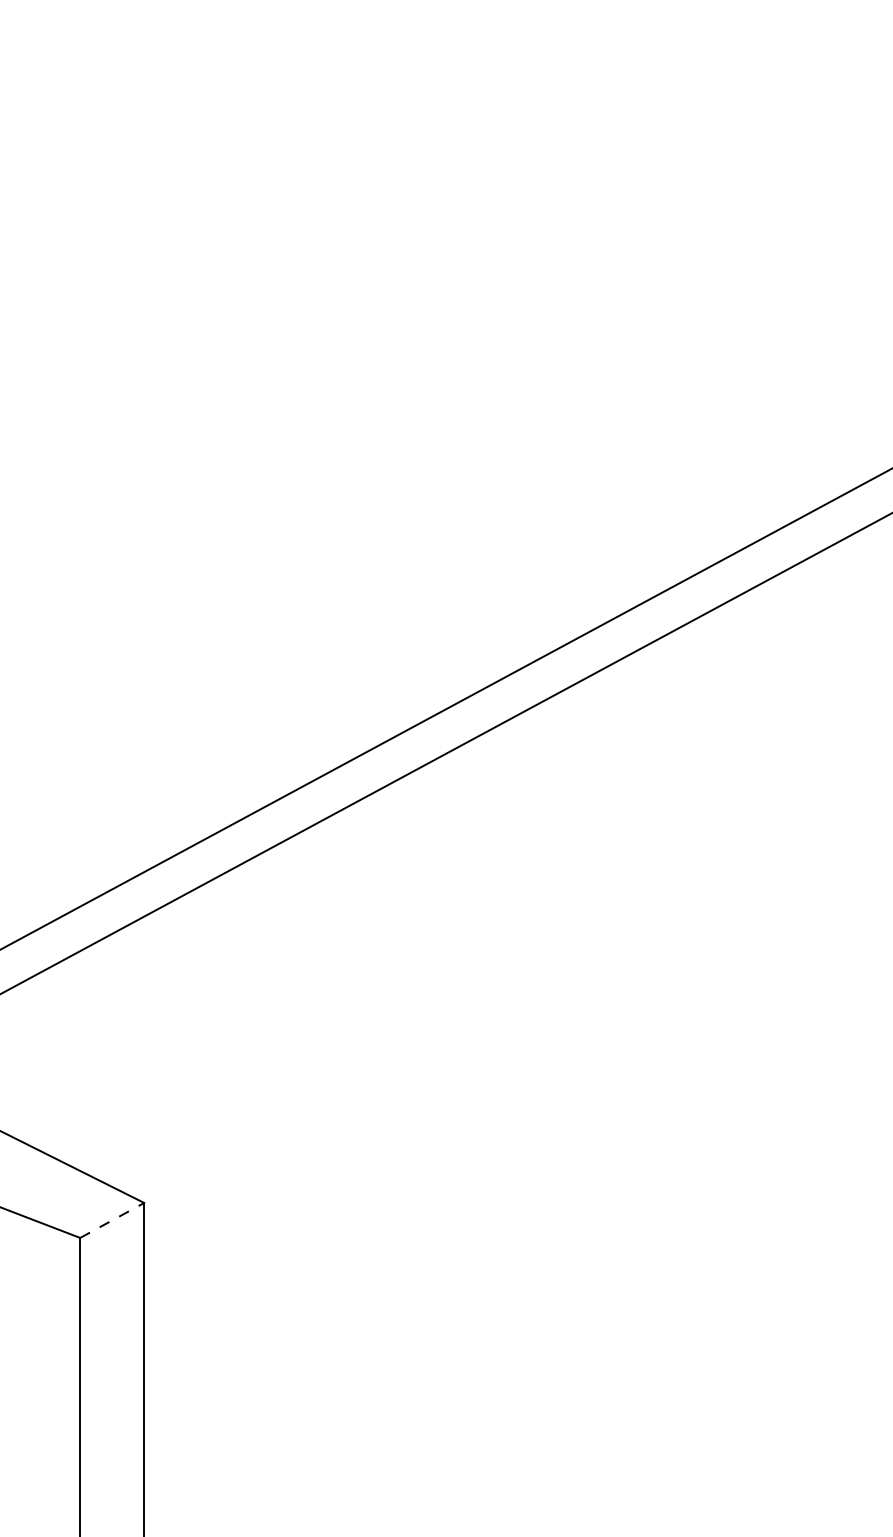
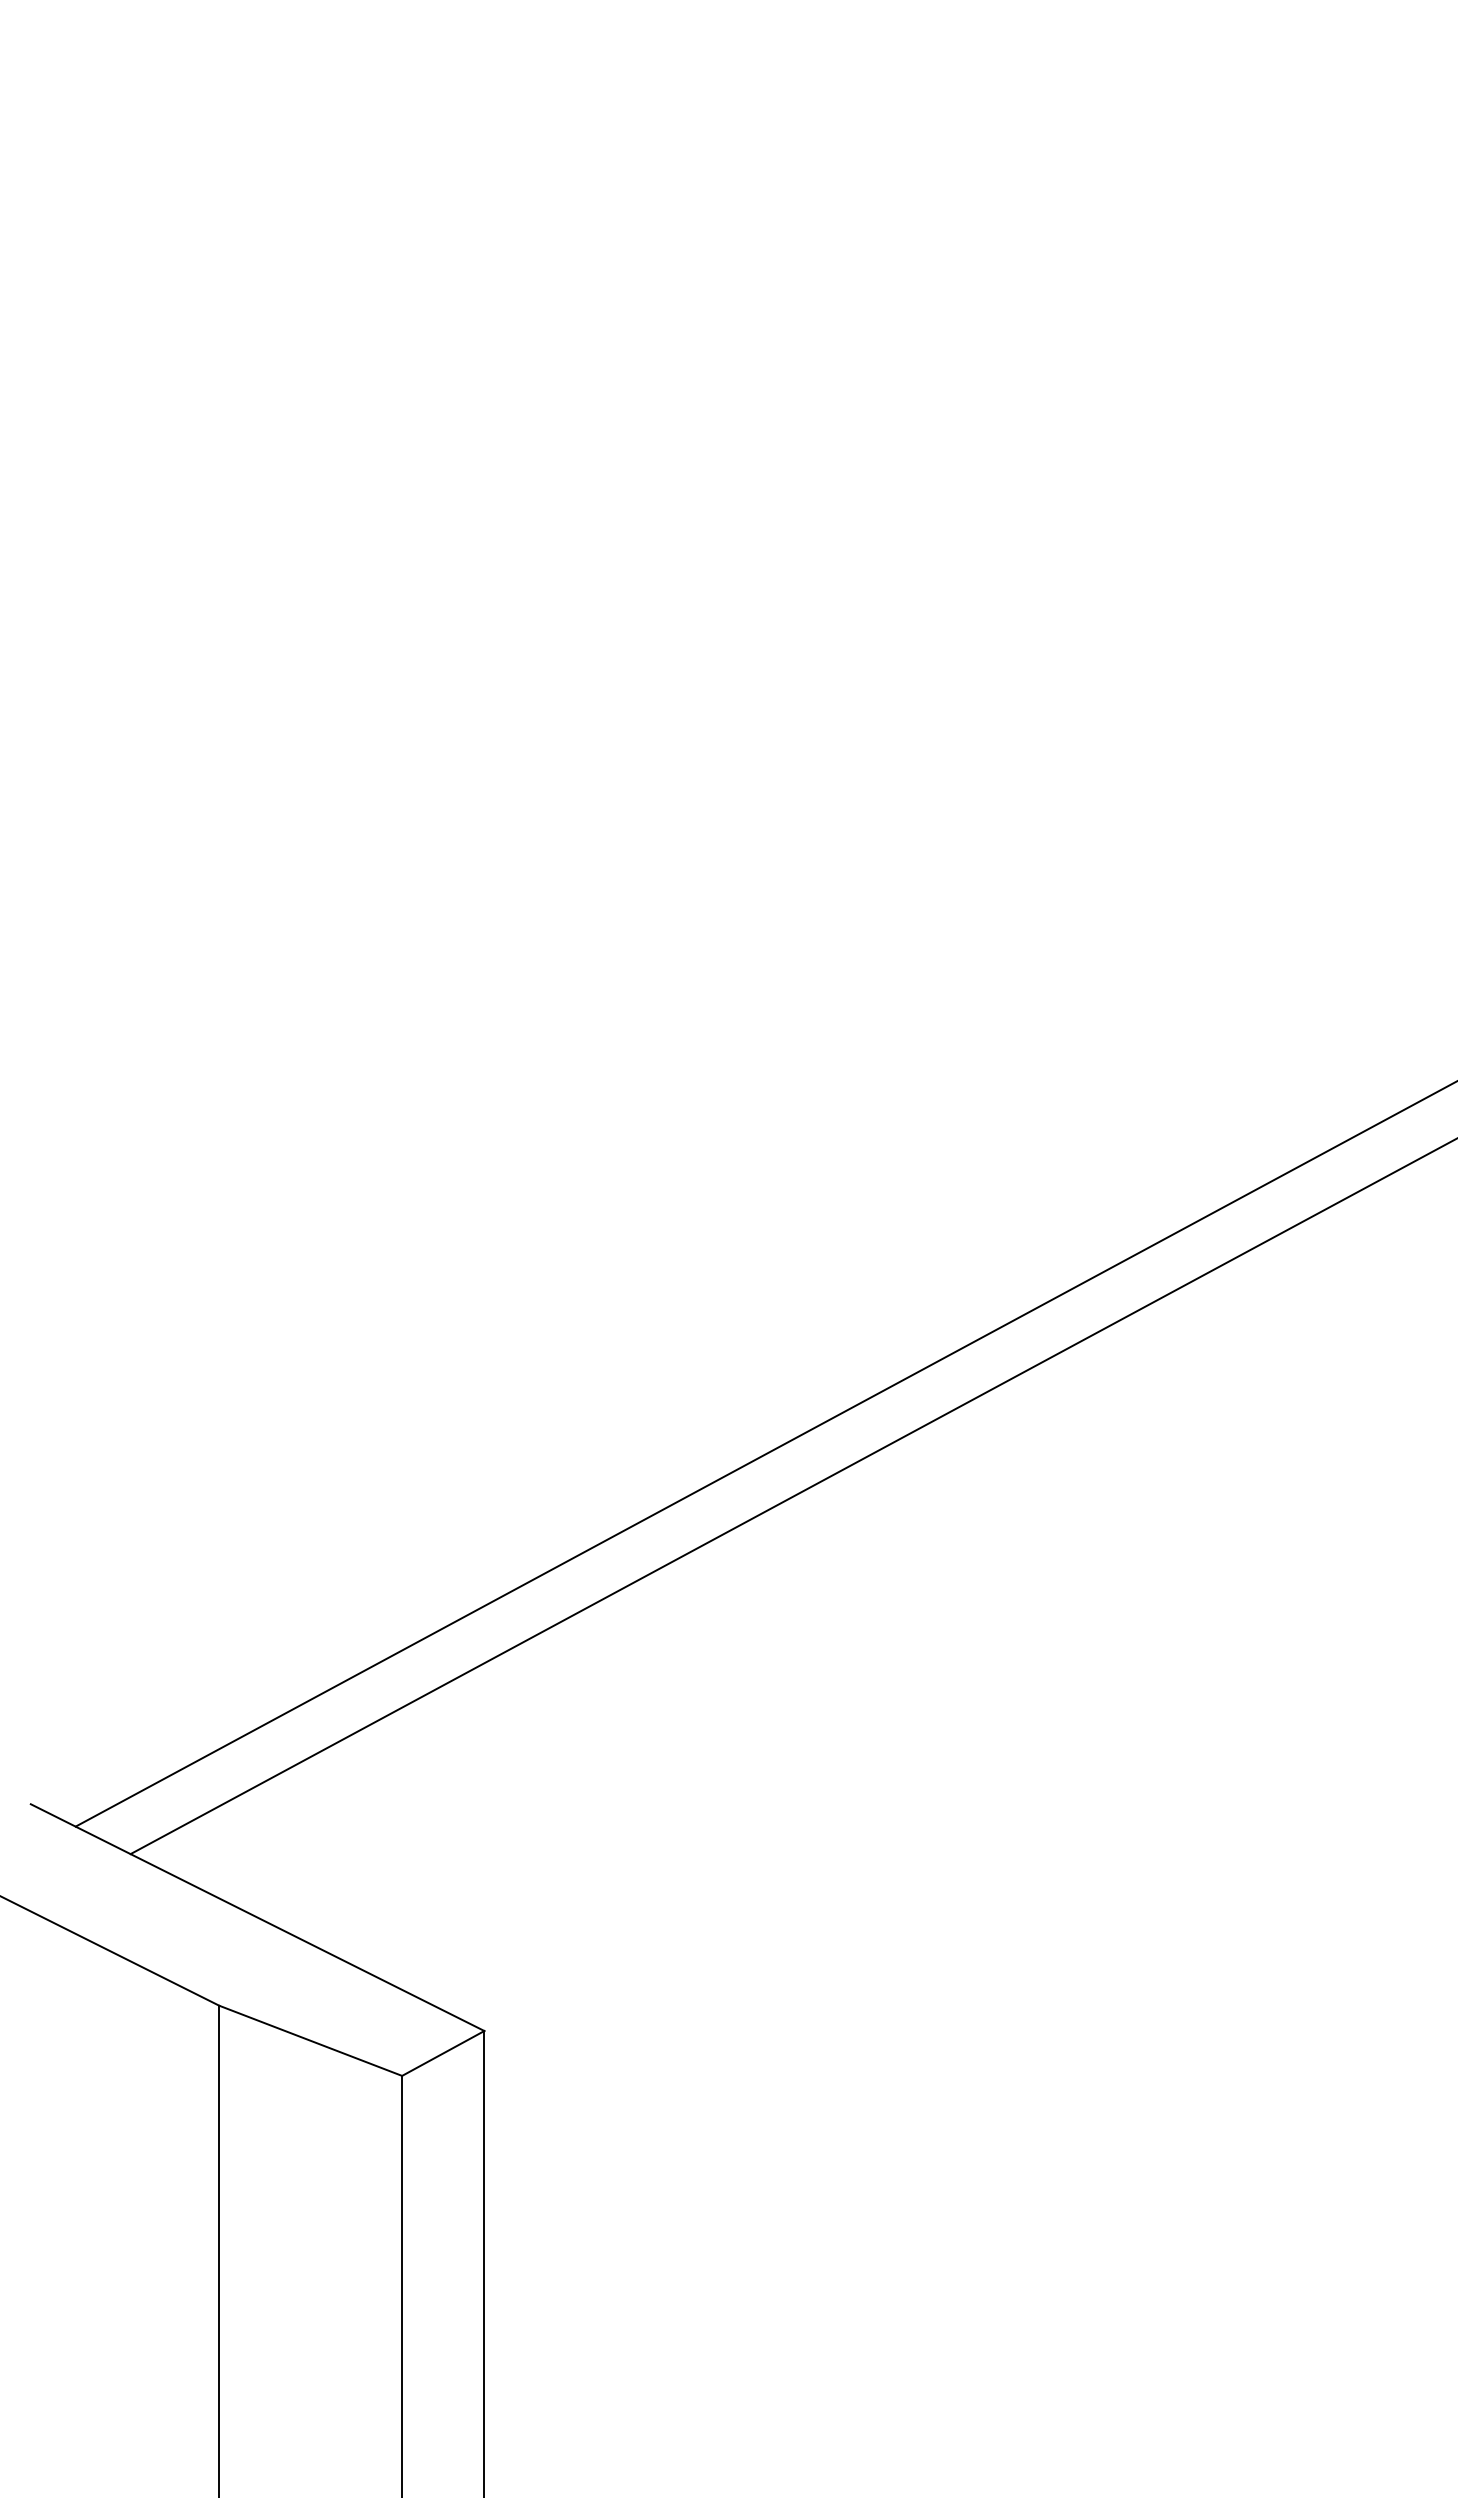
line: (112, 1220) -> (443, 2053), dashed -> solid

